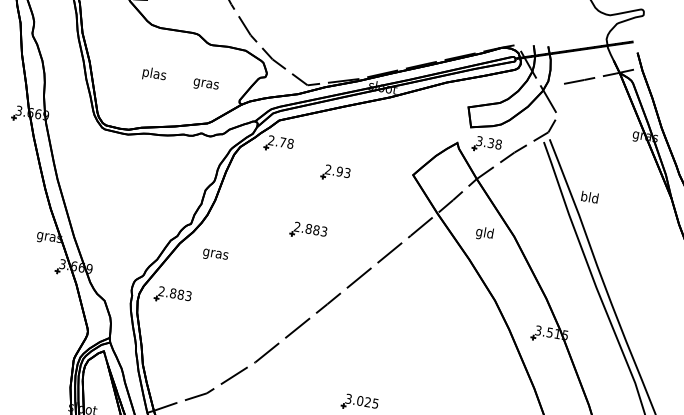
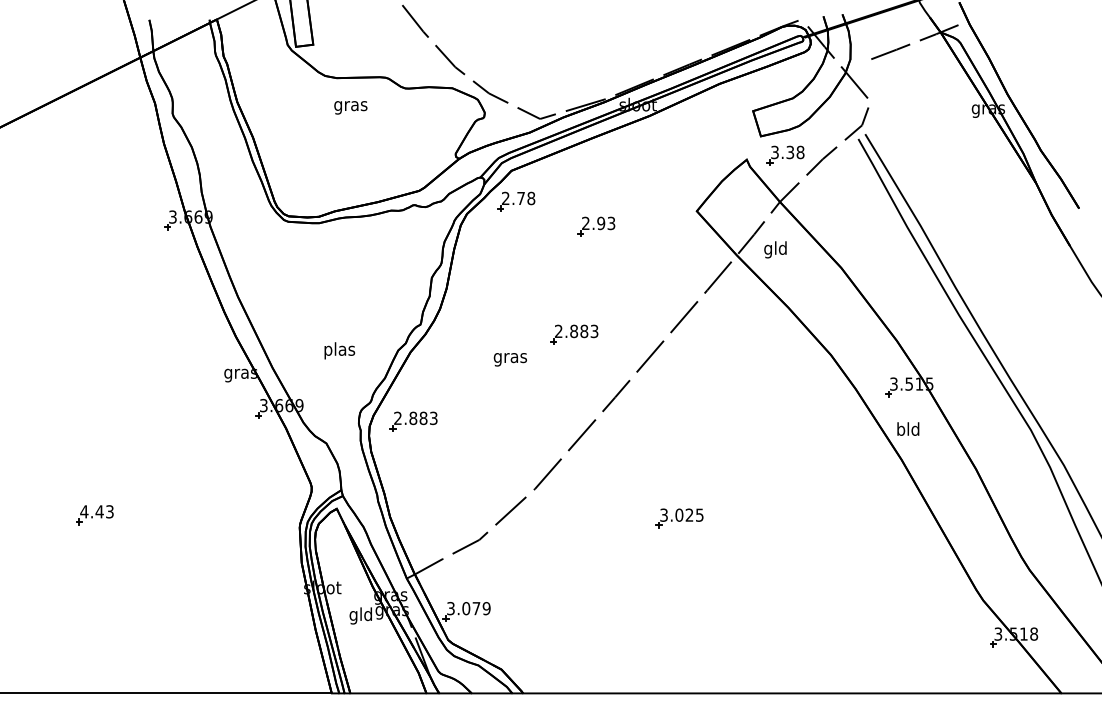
text: (154, 74) -> (339, 350), moved
text: (205, 84) -> (350, 107), moved
text: (590, 196) -> (908, 428), moved
part: (308, 231) -> (574, 334), moved
text: (484, 233) -> (775, 249), moved
text: (214, 255) -> (509, 359), moved

